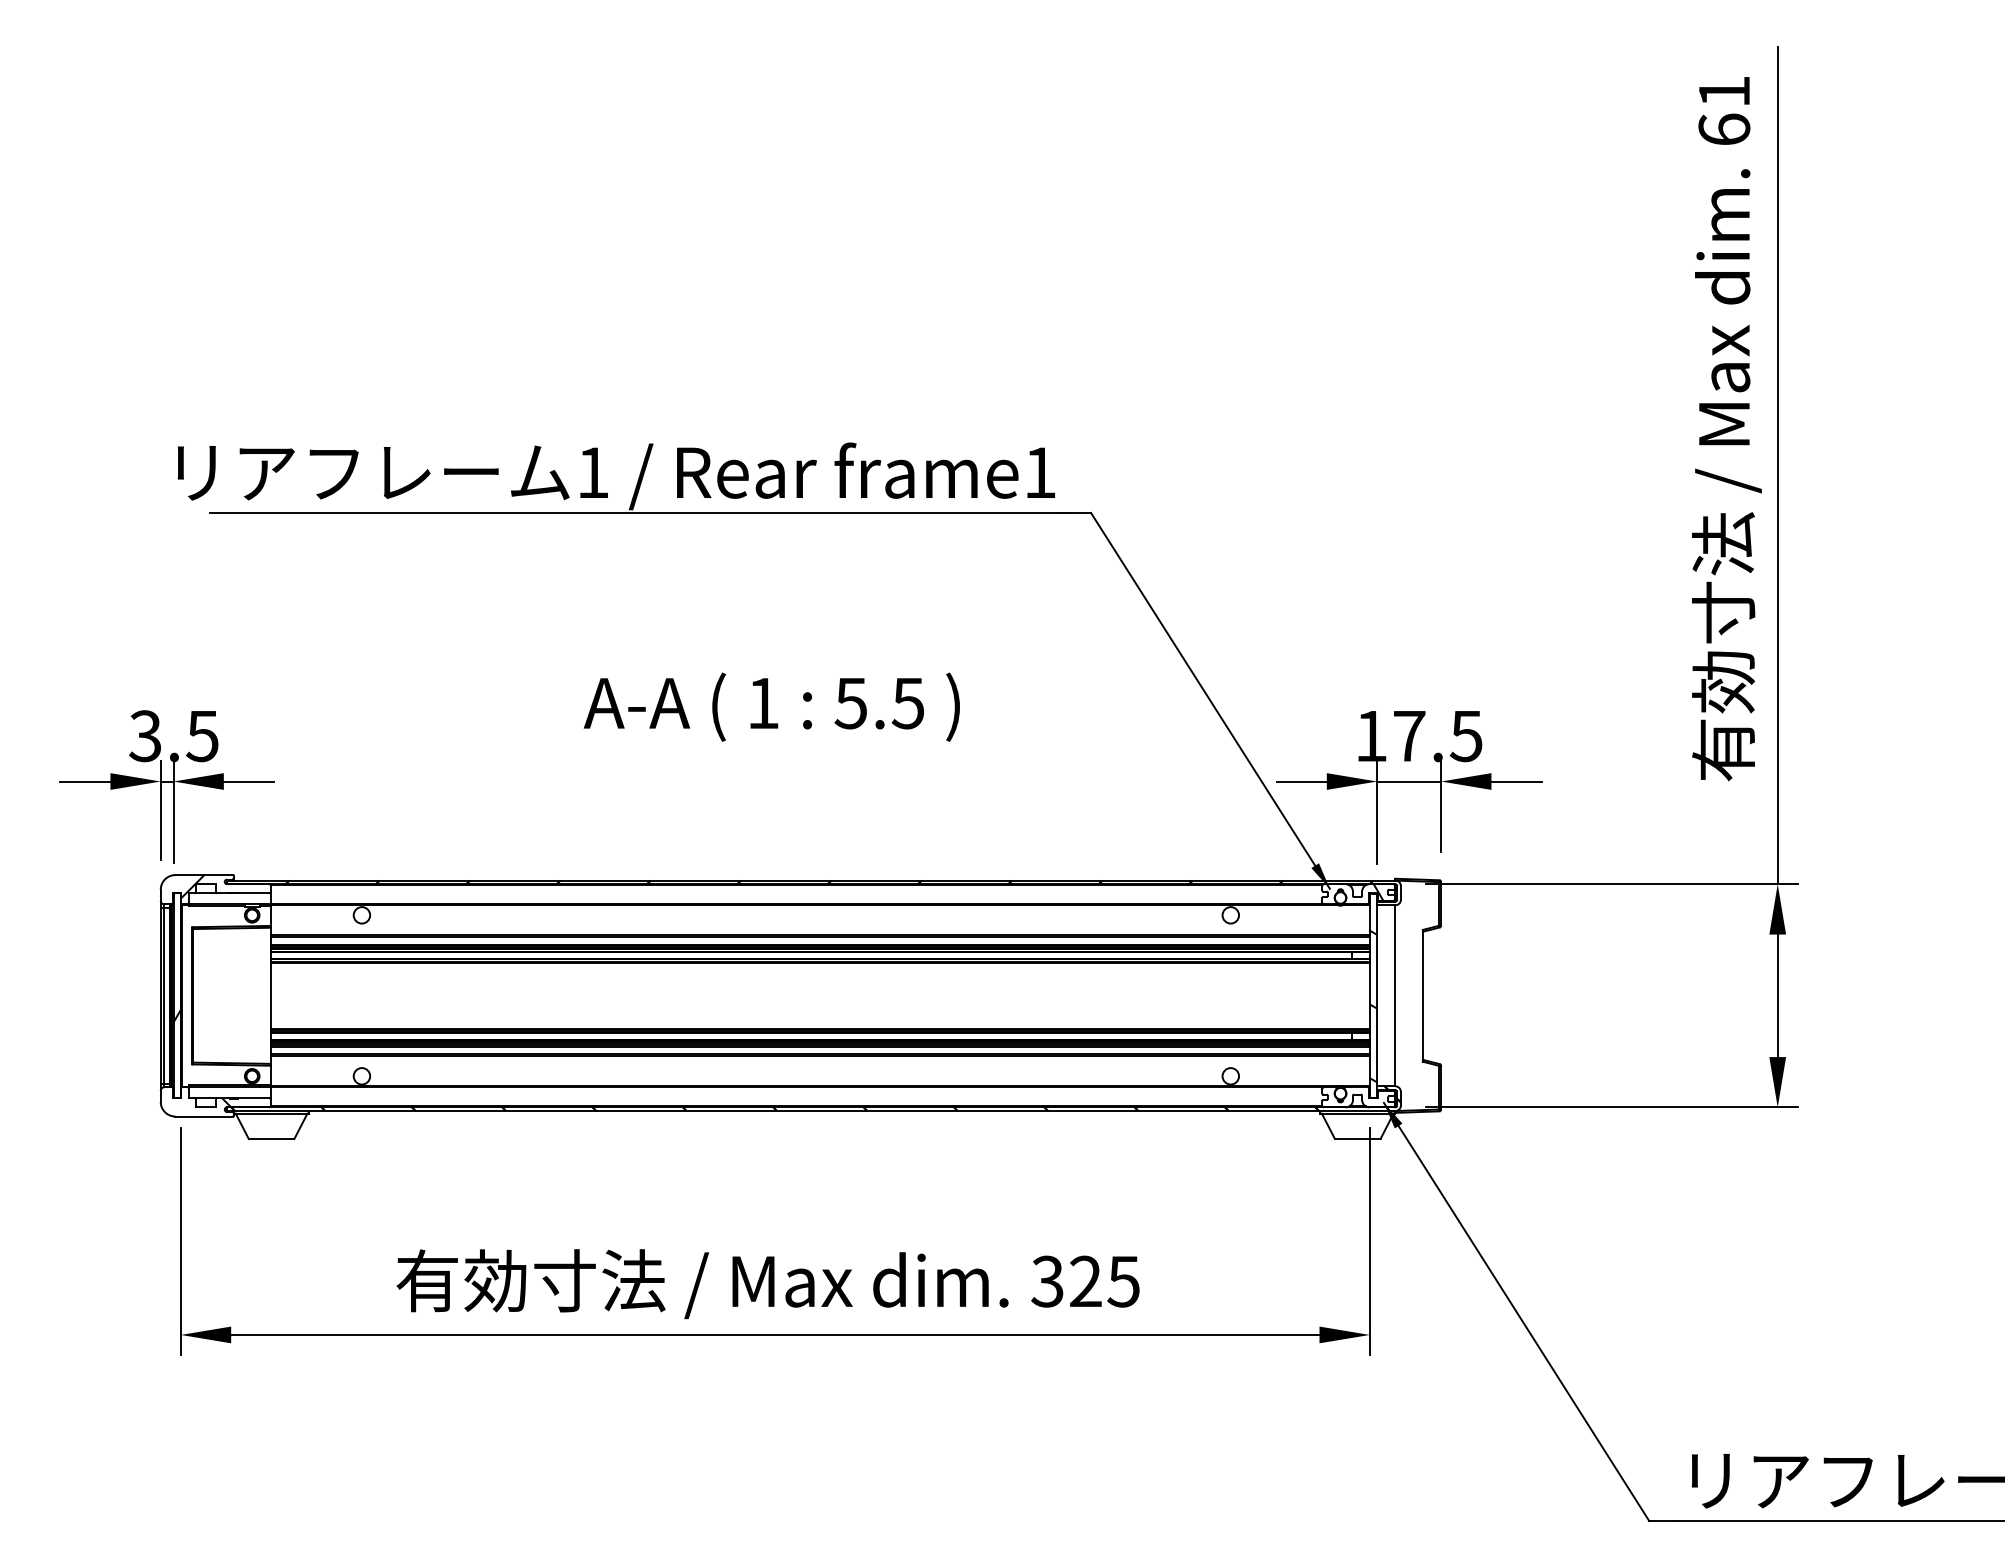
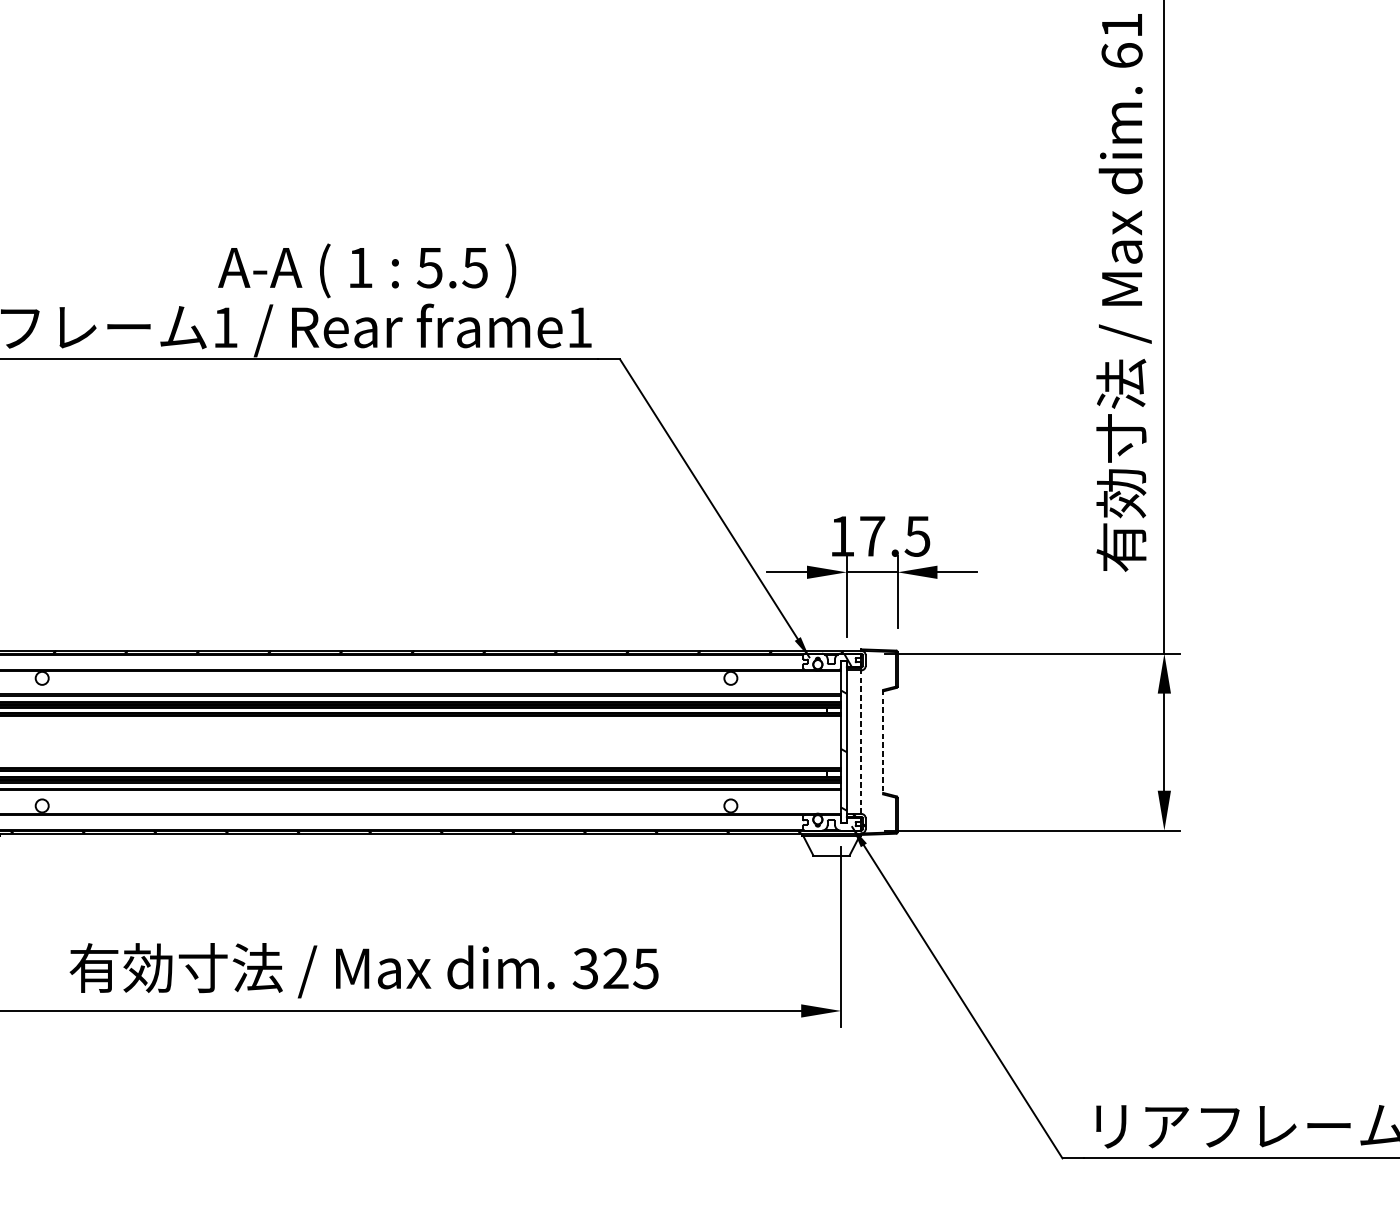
text: (771, 706) -> (366, 270), moved
line: (1395, 995) -> (861, 741), solid -> dashed
line: (1422, 995) -> (882, 741), solid -> dashed

